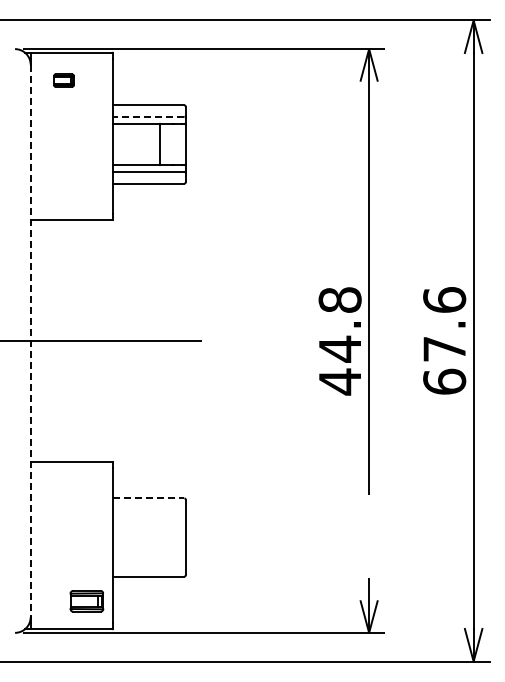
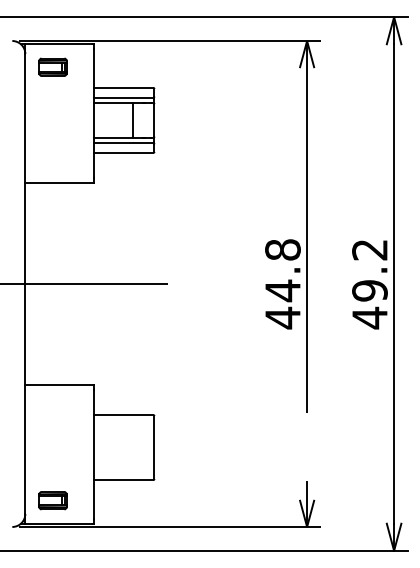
part: (63, 80) -> (52, 67), size x1.67
line: (148, 117) -> (123, 97), dashed -> solid
line: (30, 341) -> (25, 284), dashed -> solid
text: (444, 341) -> (369, 284), 67.6 -> 49.2
line: (148, 498) -> (123, 415), dashed -> solid
part: (86, 601) -> (52, 500), moved

